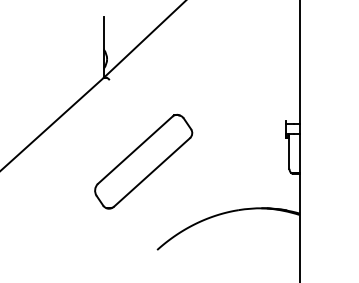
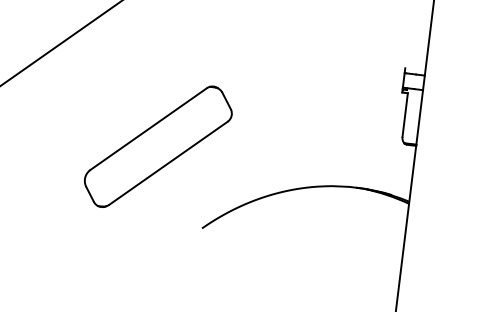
part: (143, 161) -> (158, 146), moved

